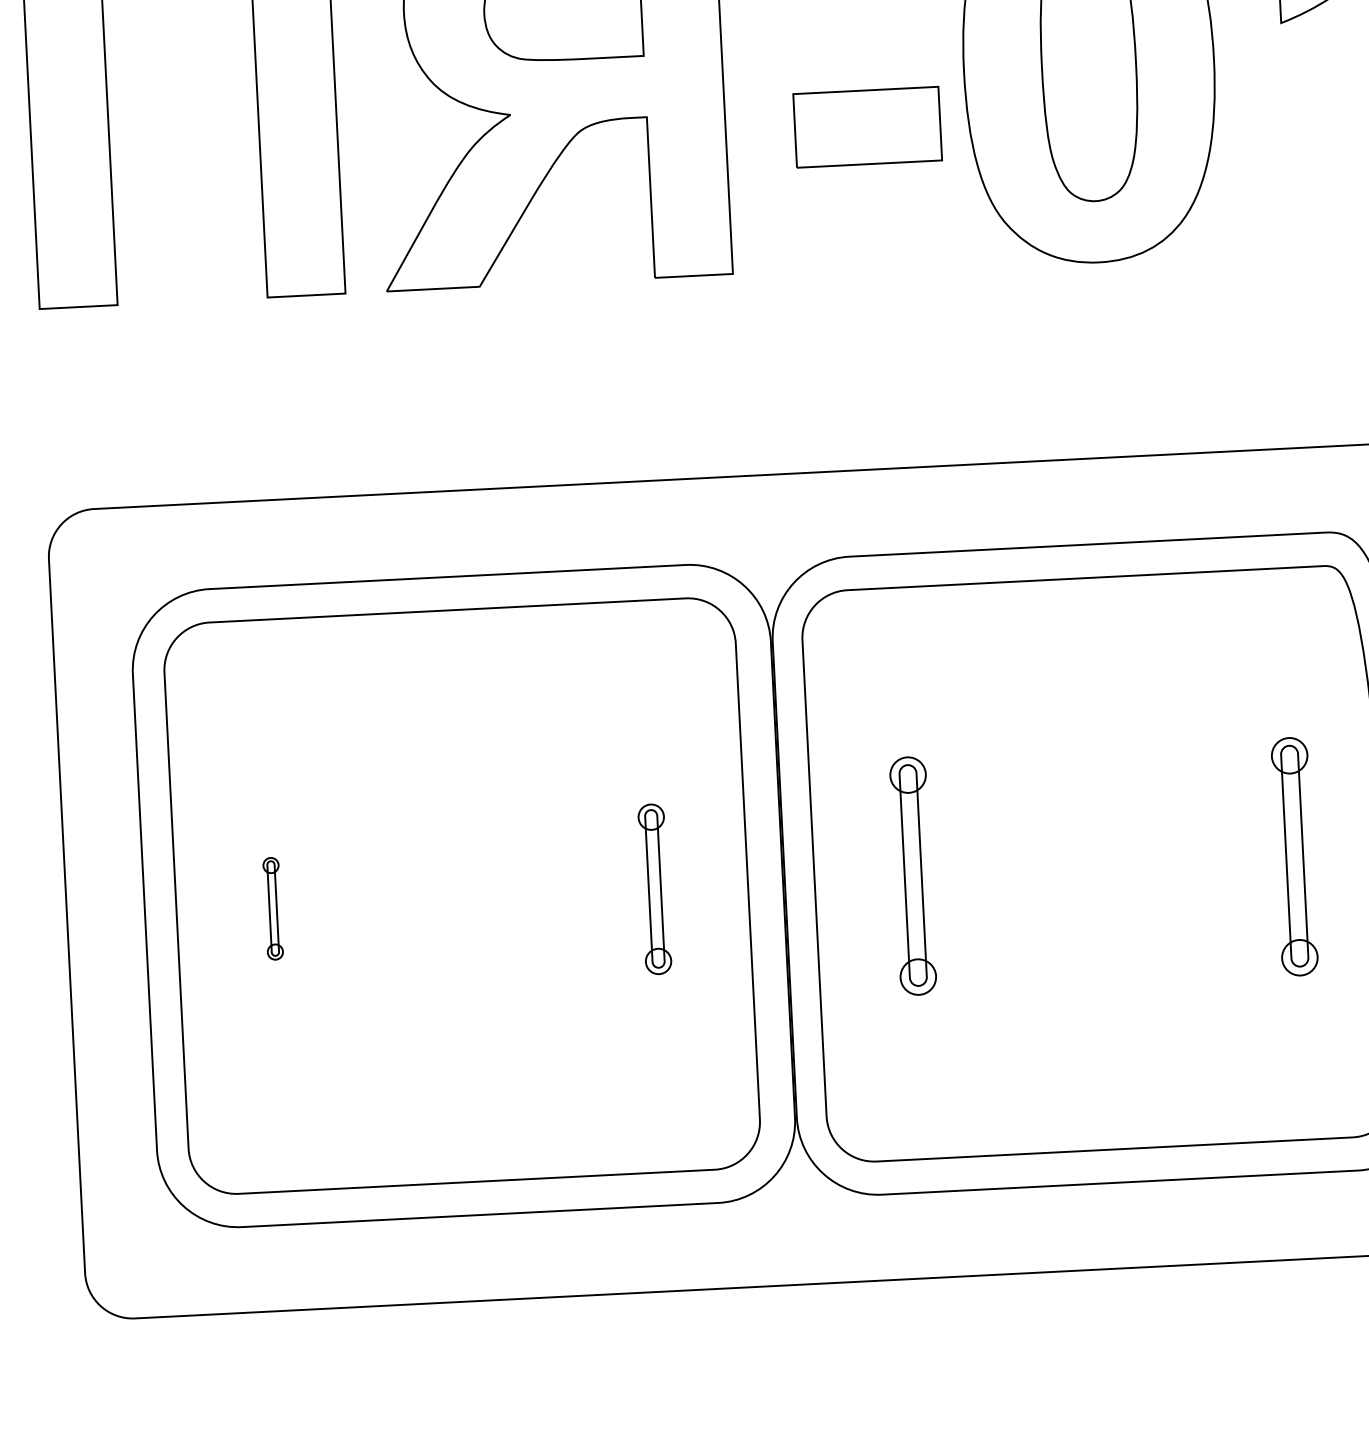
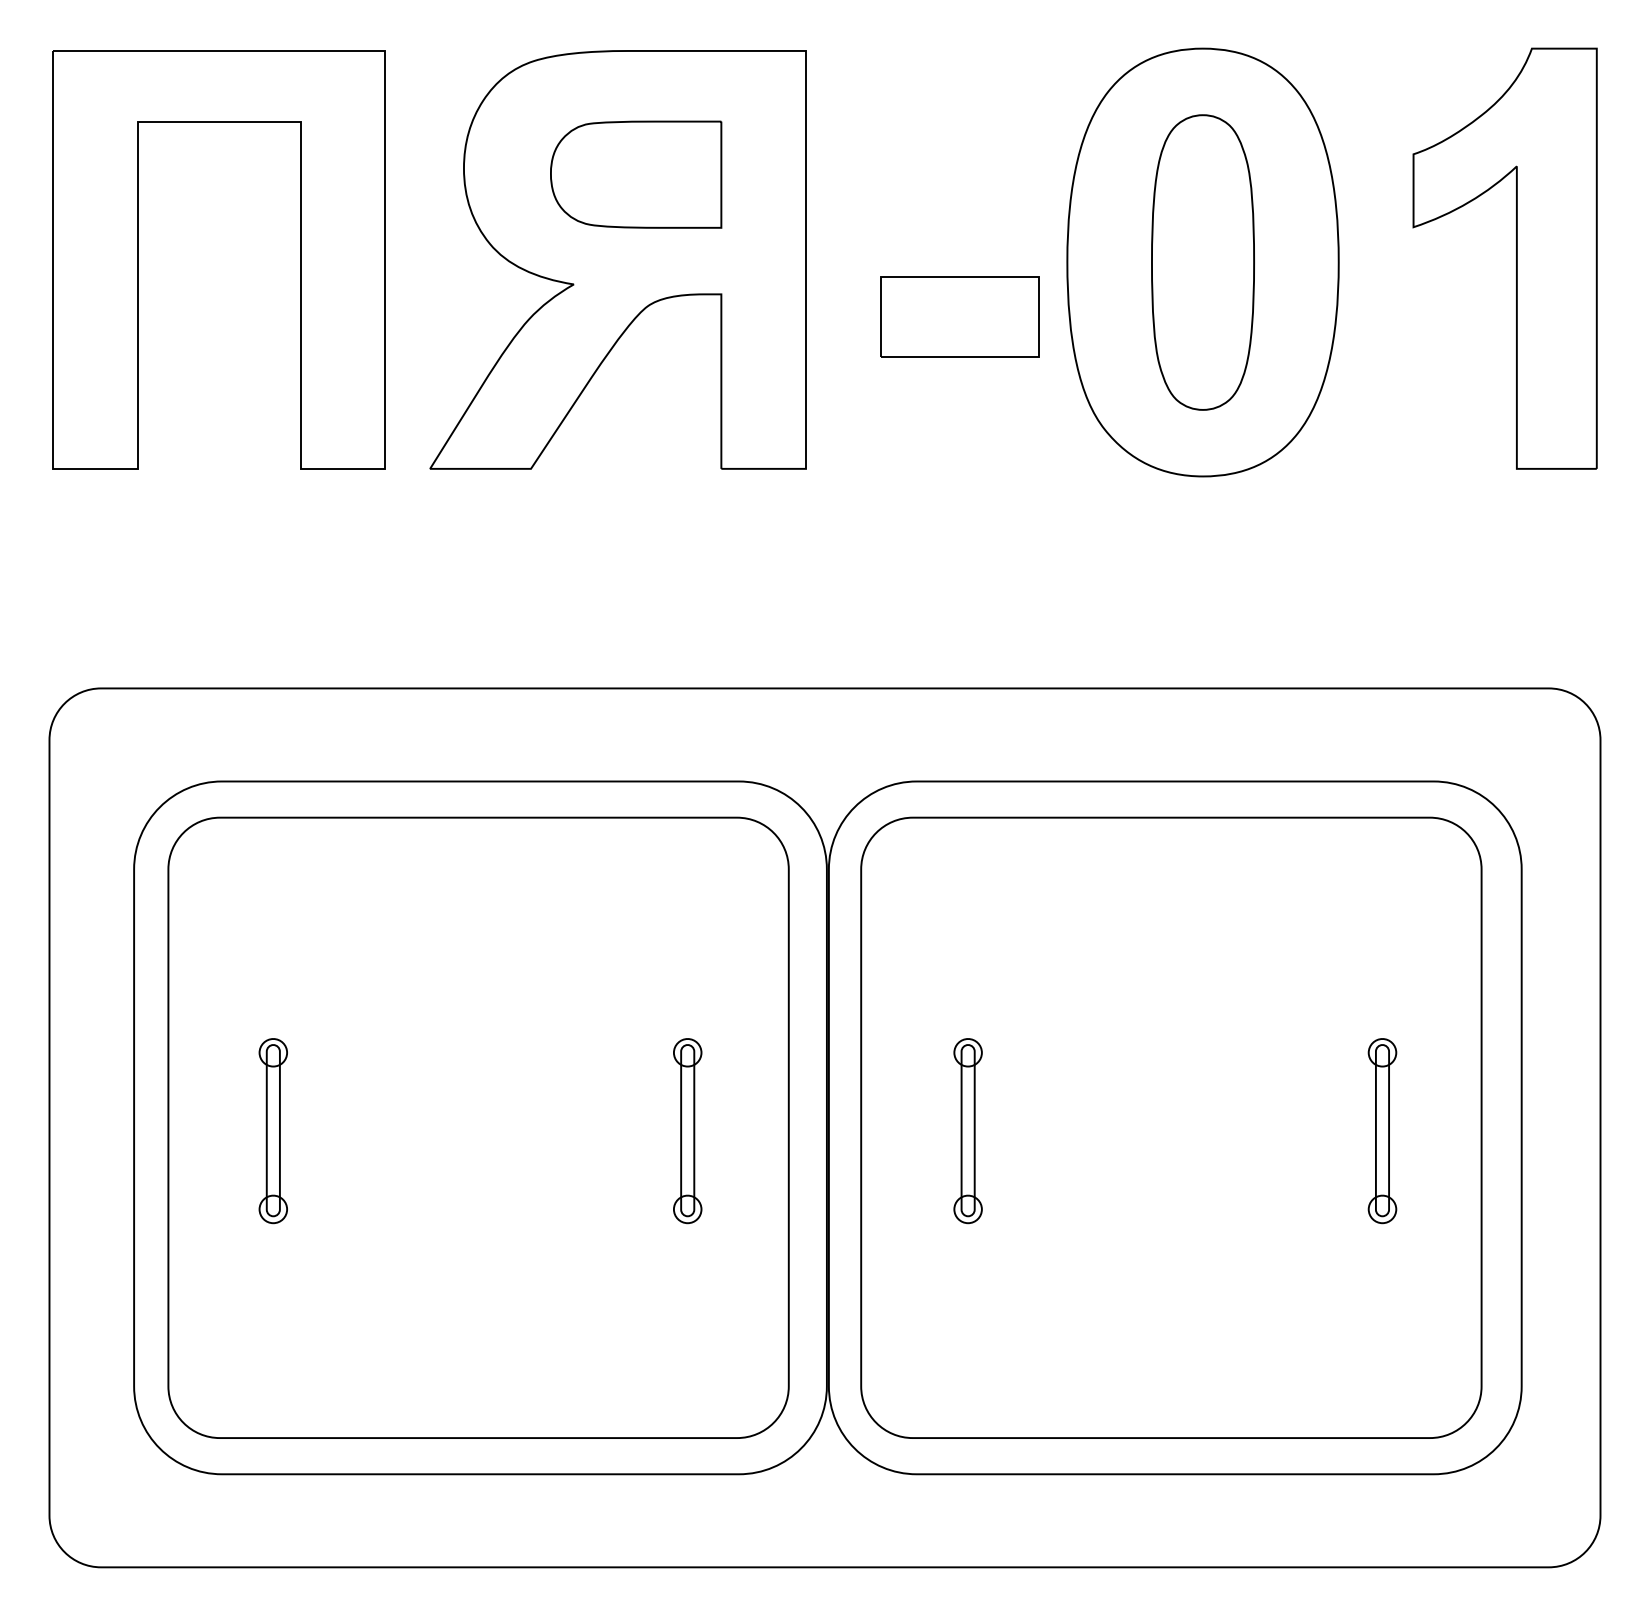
part: (1294, 857) -> (1382, 1131), size x0.71
part: (912, 876) -> (967, 1131), size x0.71
part: (272, 909) -> (272, 1131), size x1.67

